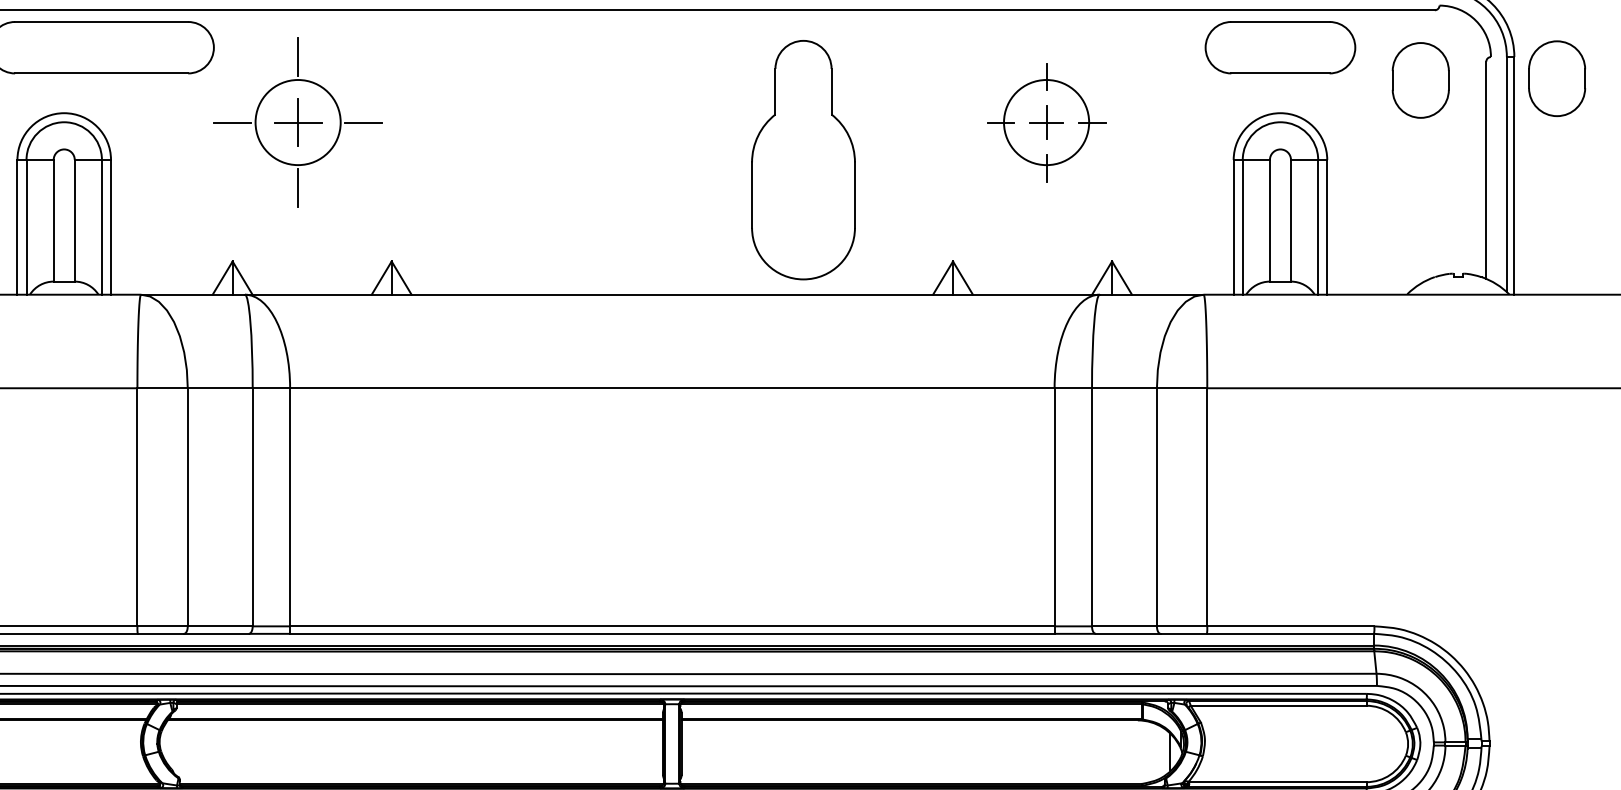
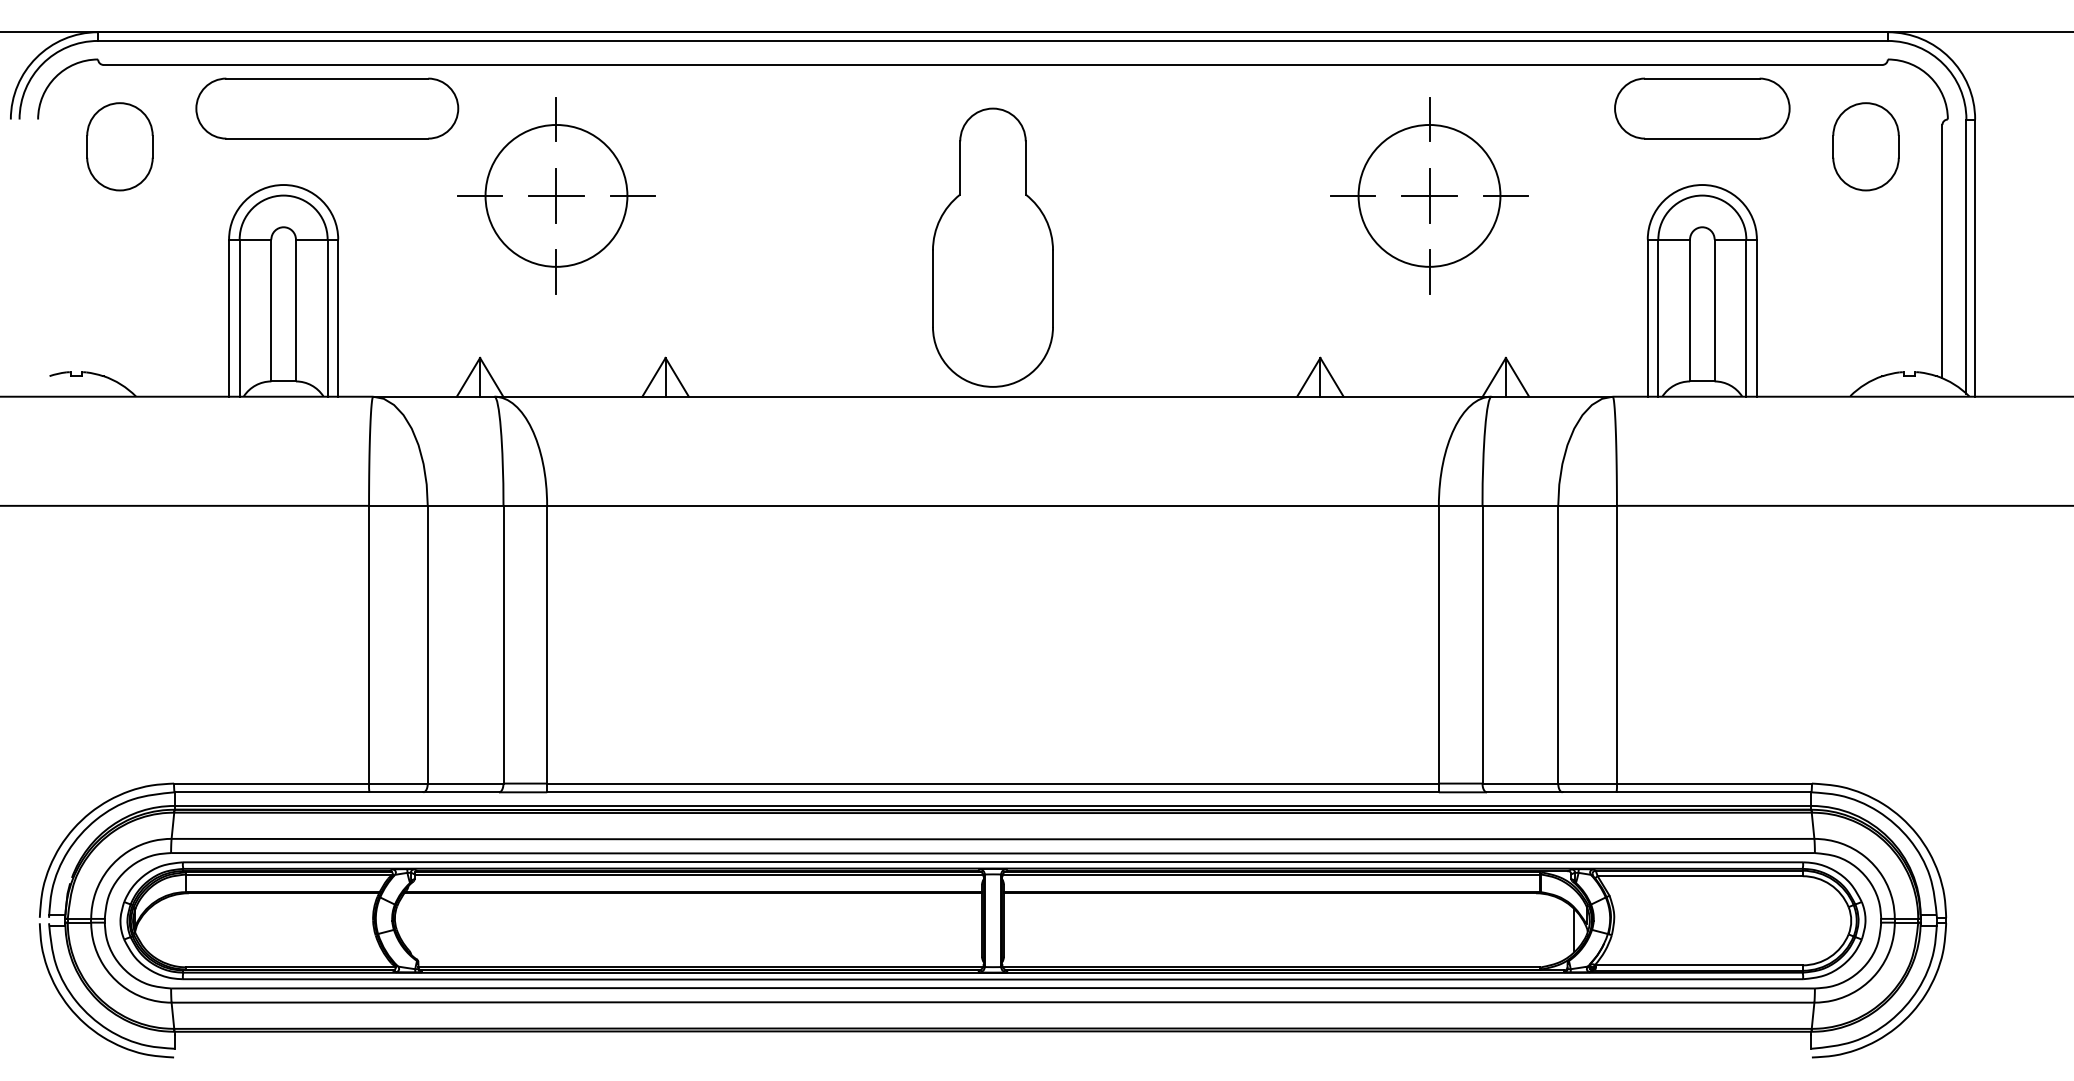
part: (1556, 78) -> (2024, 144), removed
circle: (298, 122) -> (556, 195), size x1.43
part: (1046, 122) -> (1429, 195), size x1.43
part: (803, 159) -> (992, 247), moved

